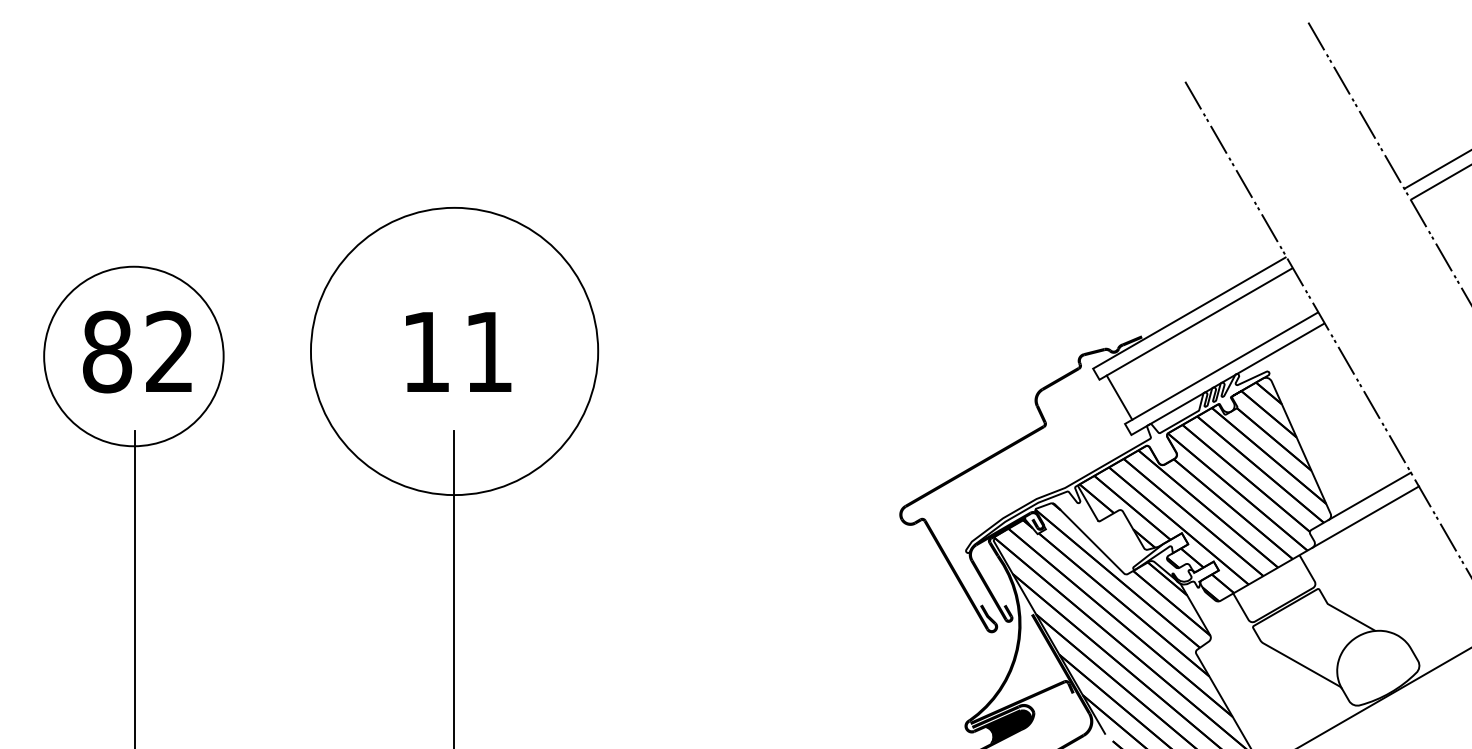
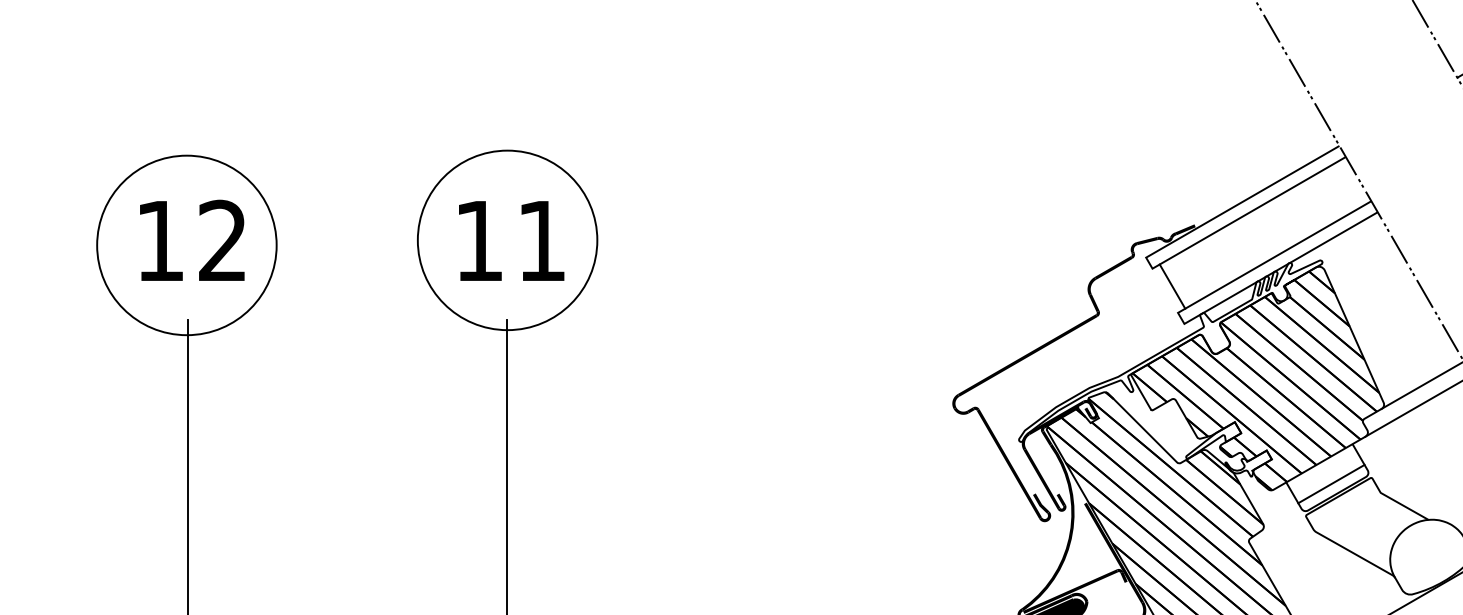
text: (107, 351) -> (160, 240), 82 -> 12
circle: (454, 351) -> (507, 240), size x0.62
line: (1278, 595) -> (1331, 484), added

